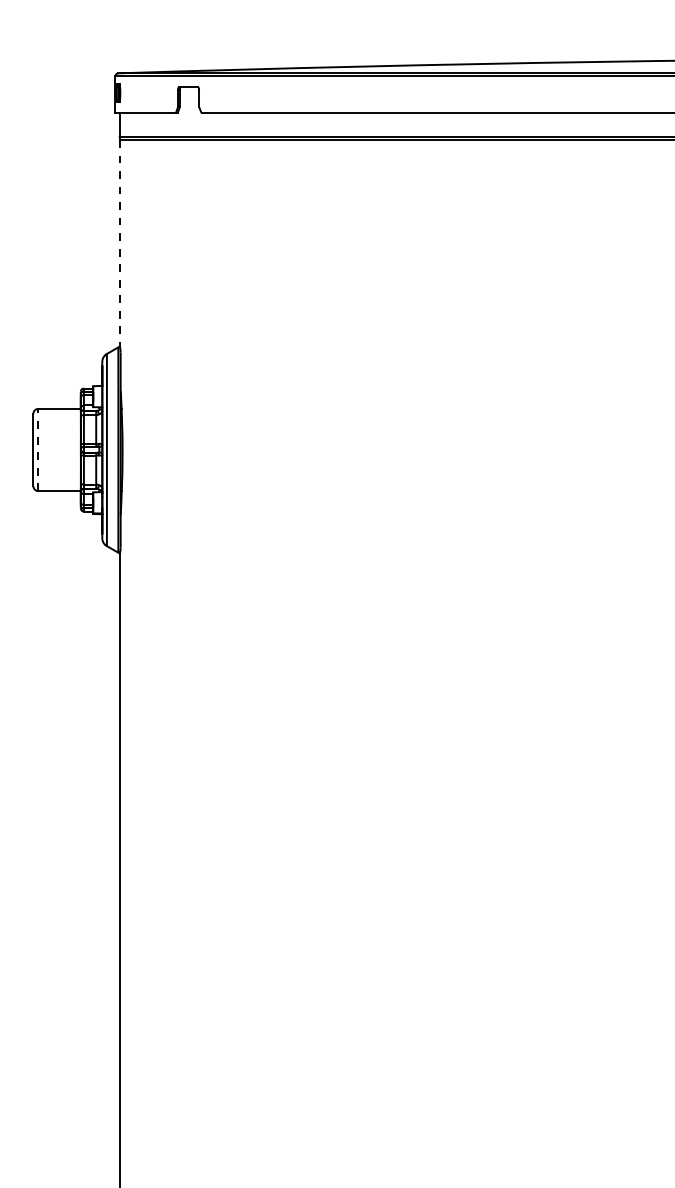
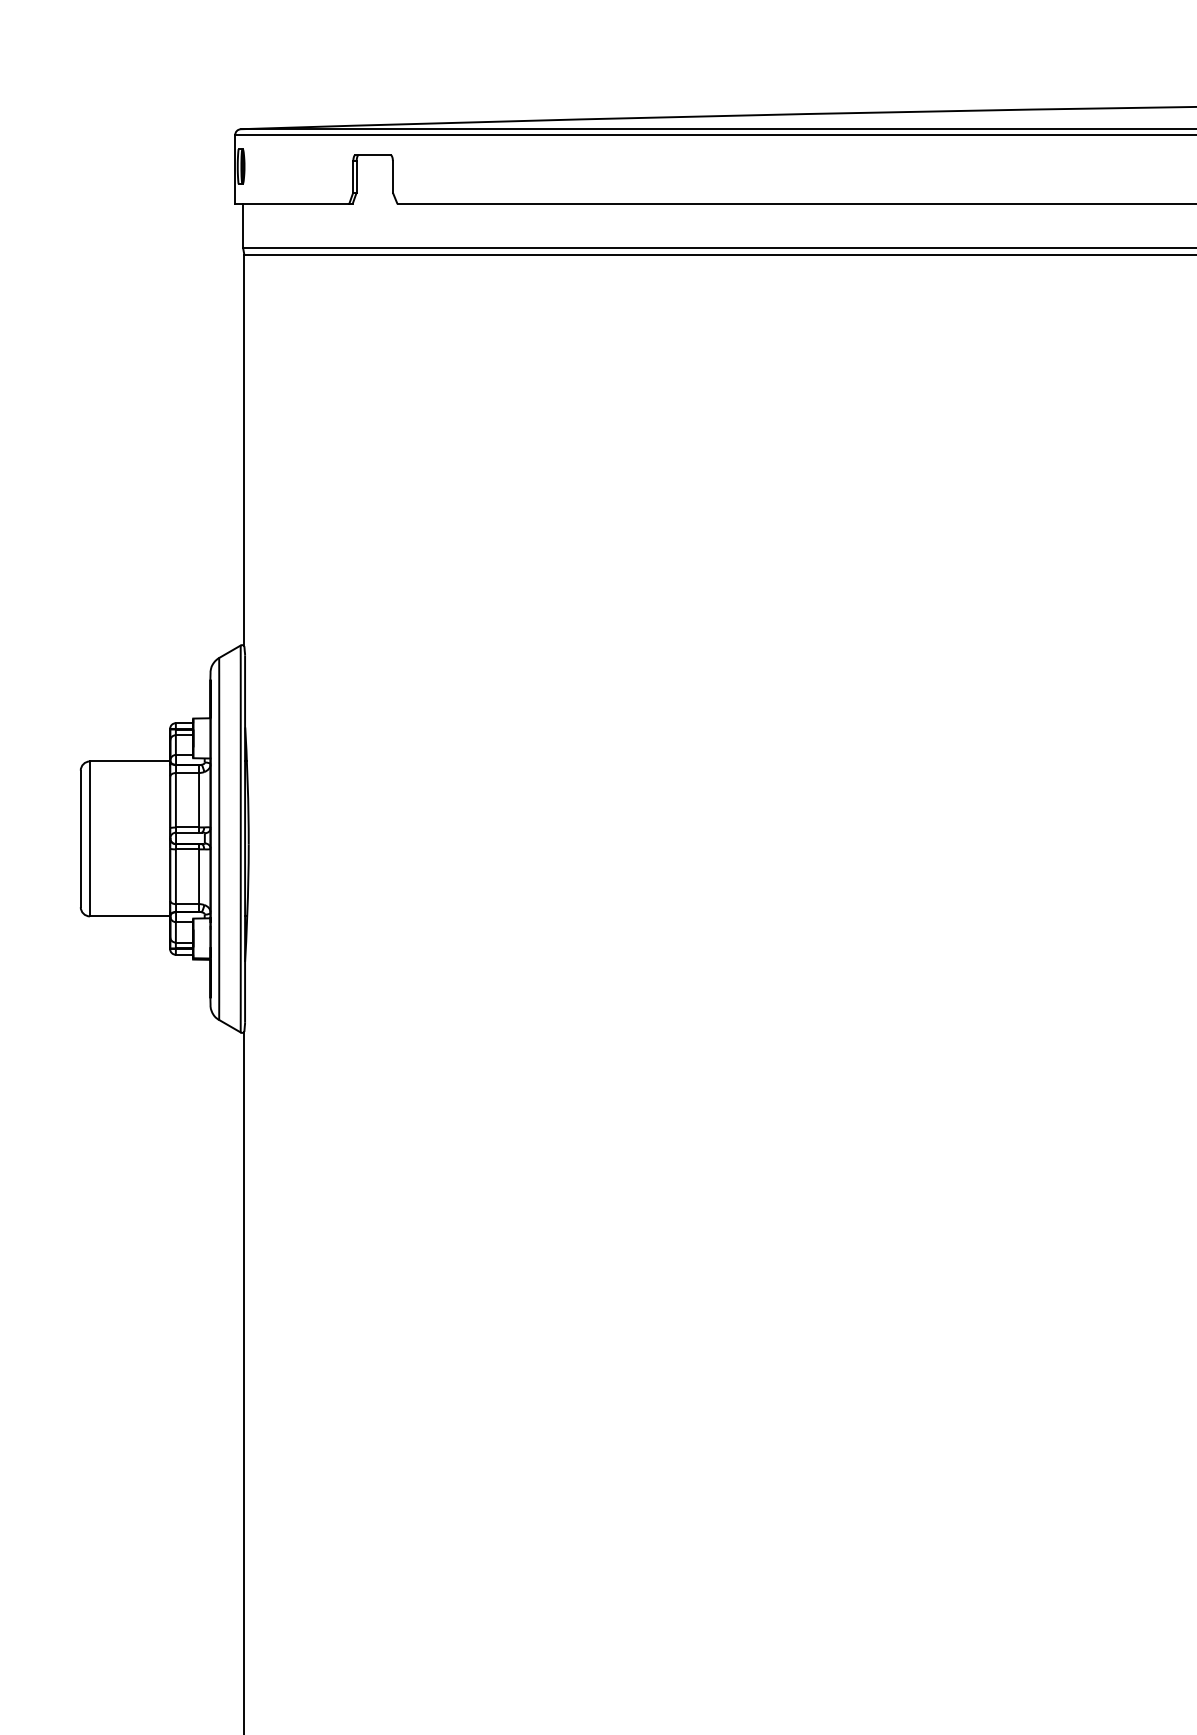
line: (120, 243) -> (244, 449), dashed -> solid
line: (38, 449) -> (90, 837), dashed -> solid

